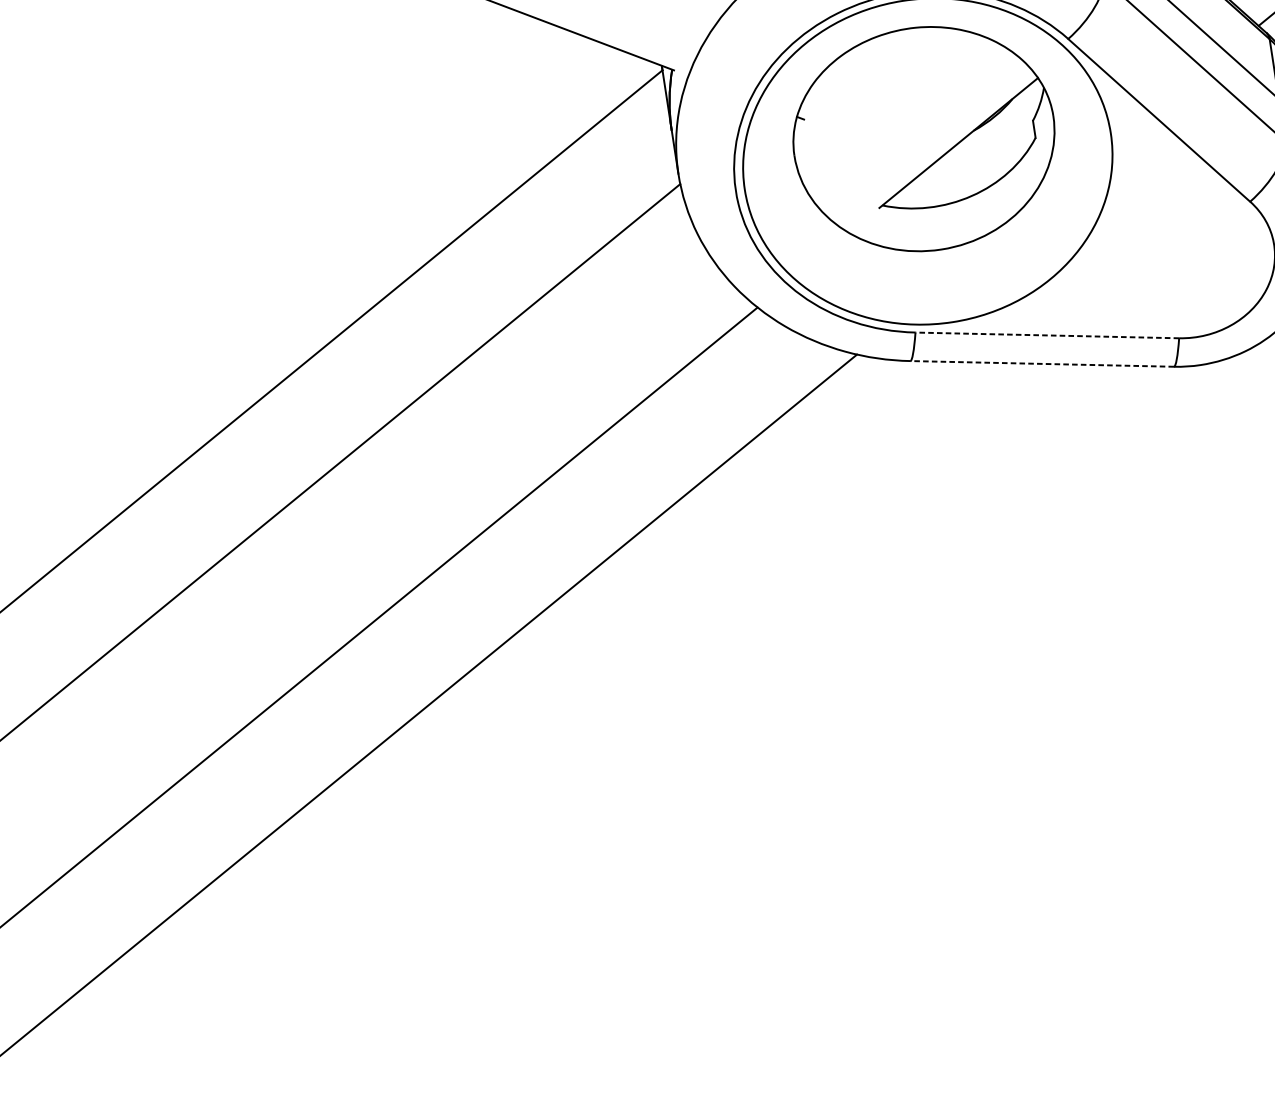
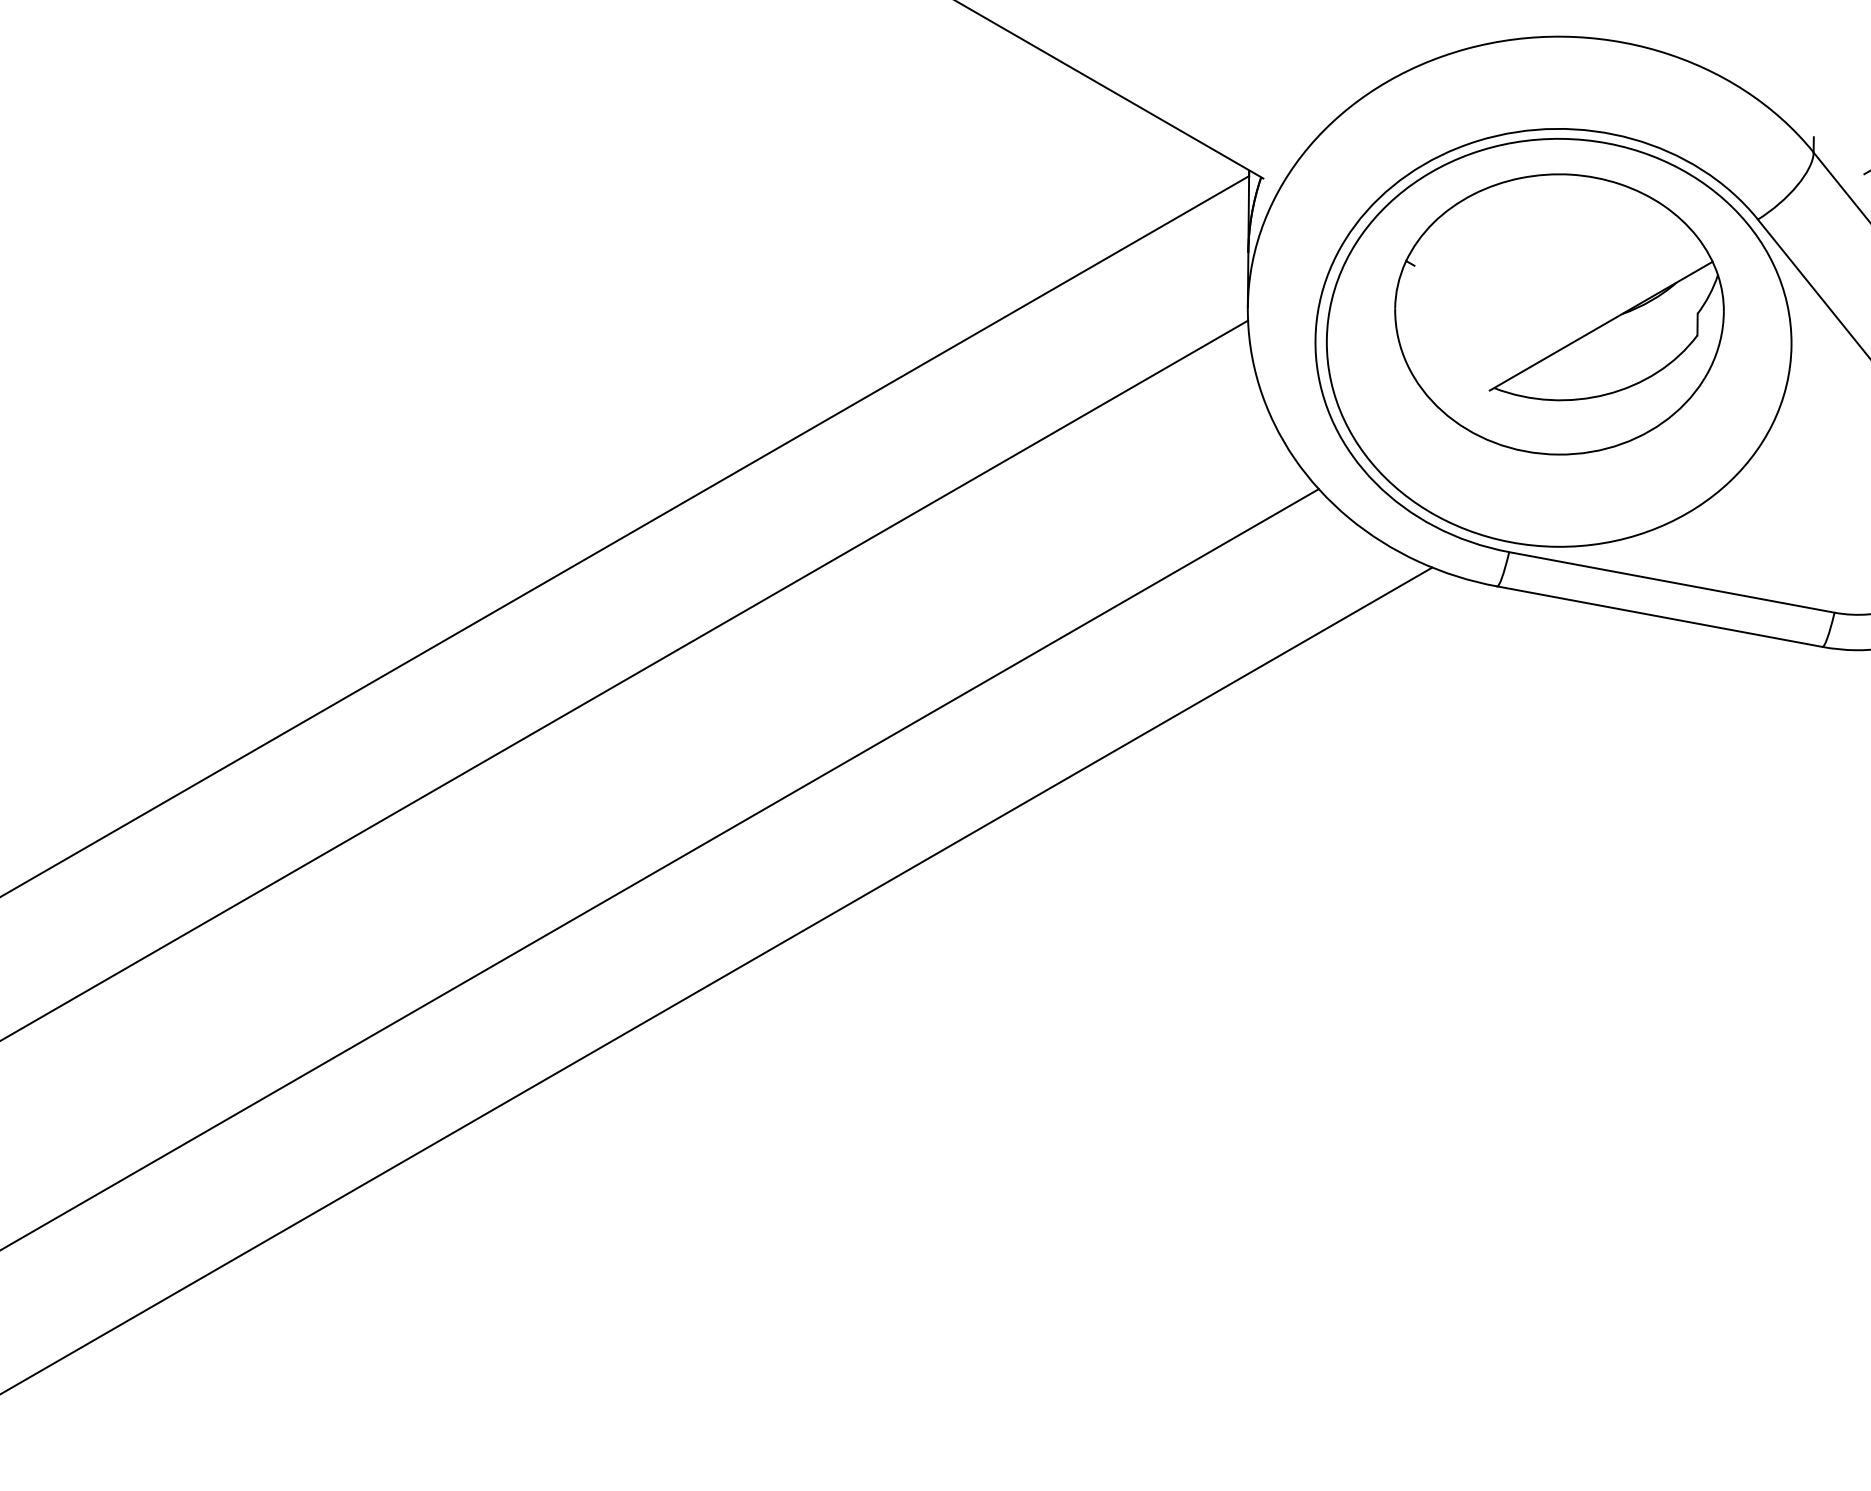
line: (1047, 335) -> (1671, 582), dashed -> solid
line: (1041, 363) -> (1659, 616), dashed -> solid

